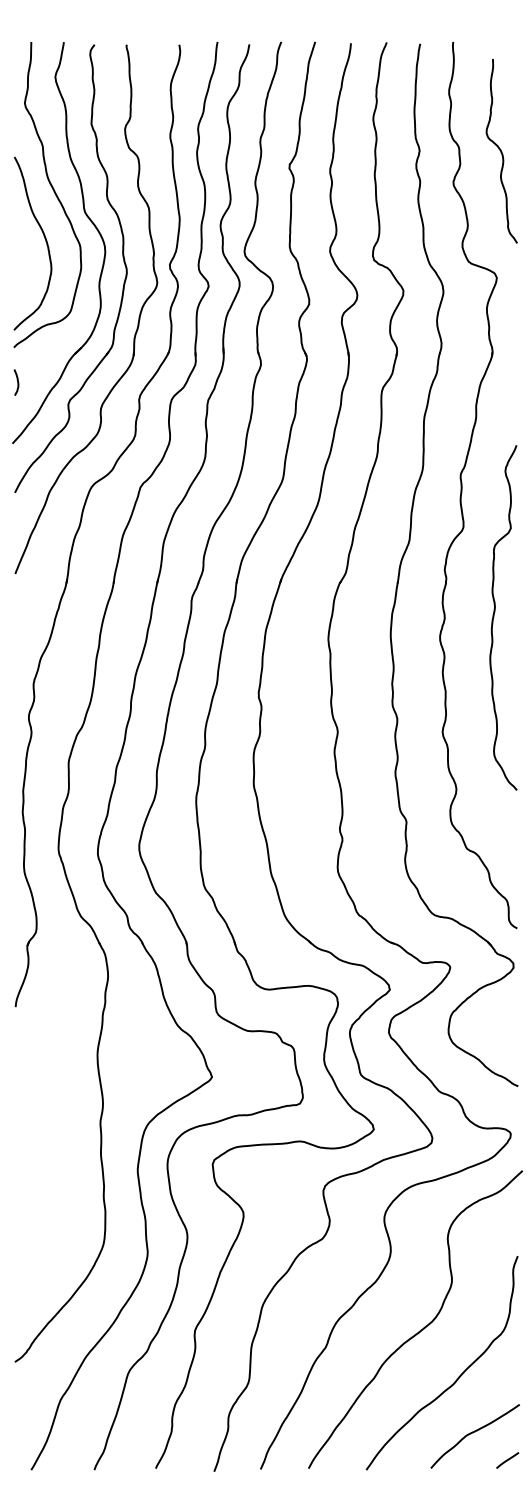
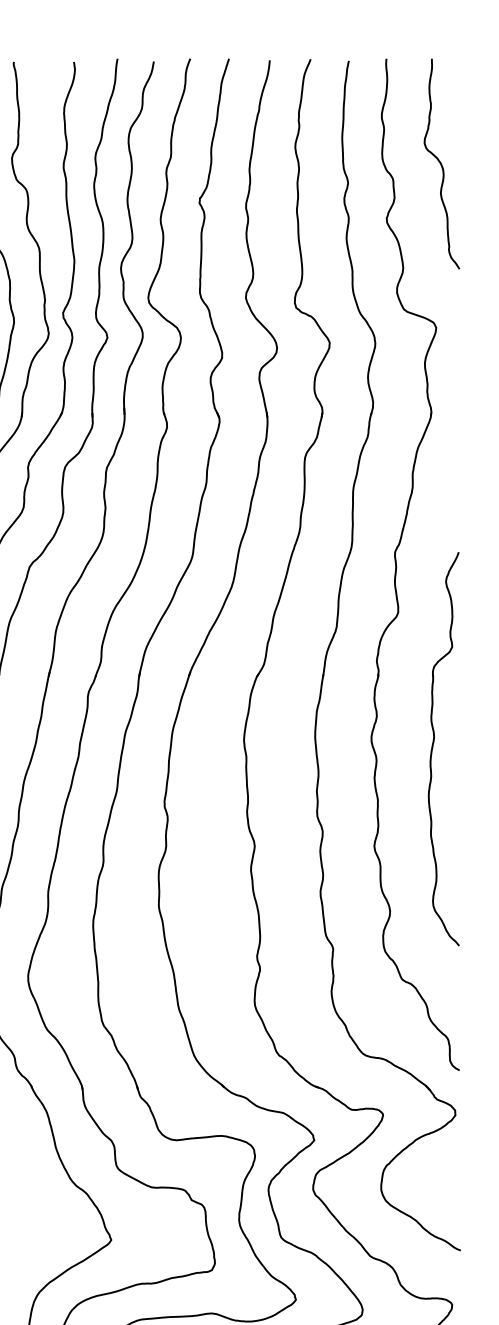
curve: (501, 151) -> (441, 164), moved
part: (494, 617) -> (433, 748), moved

